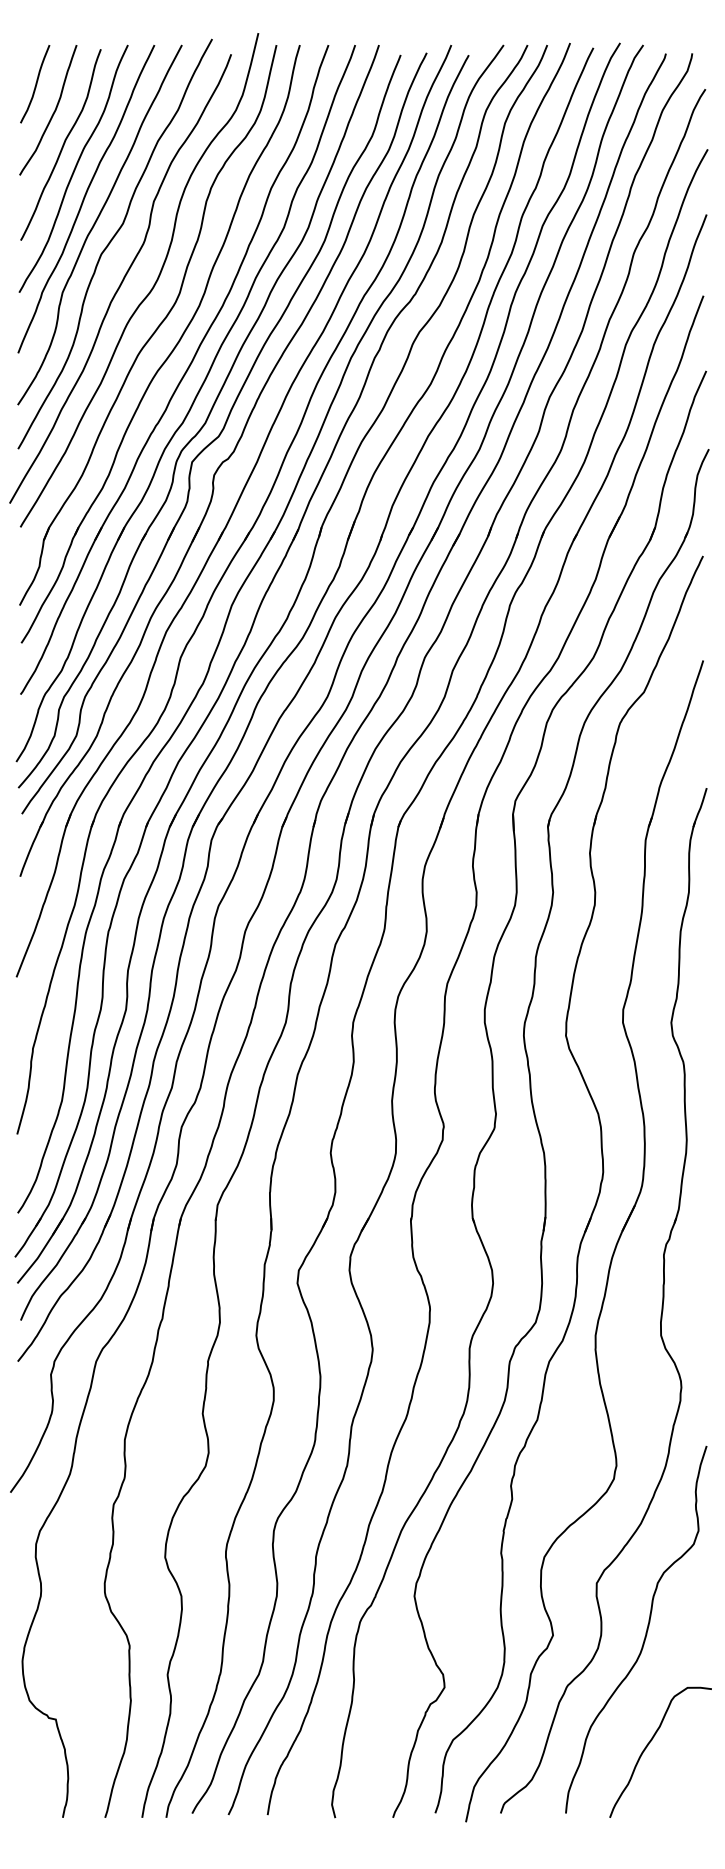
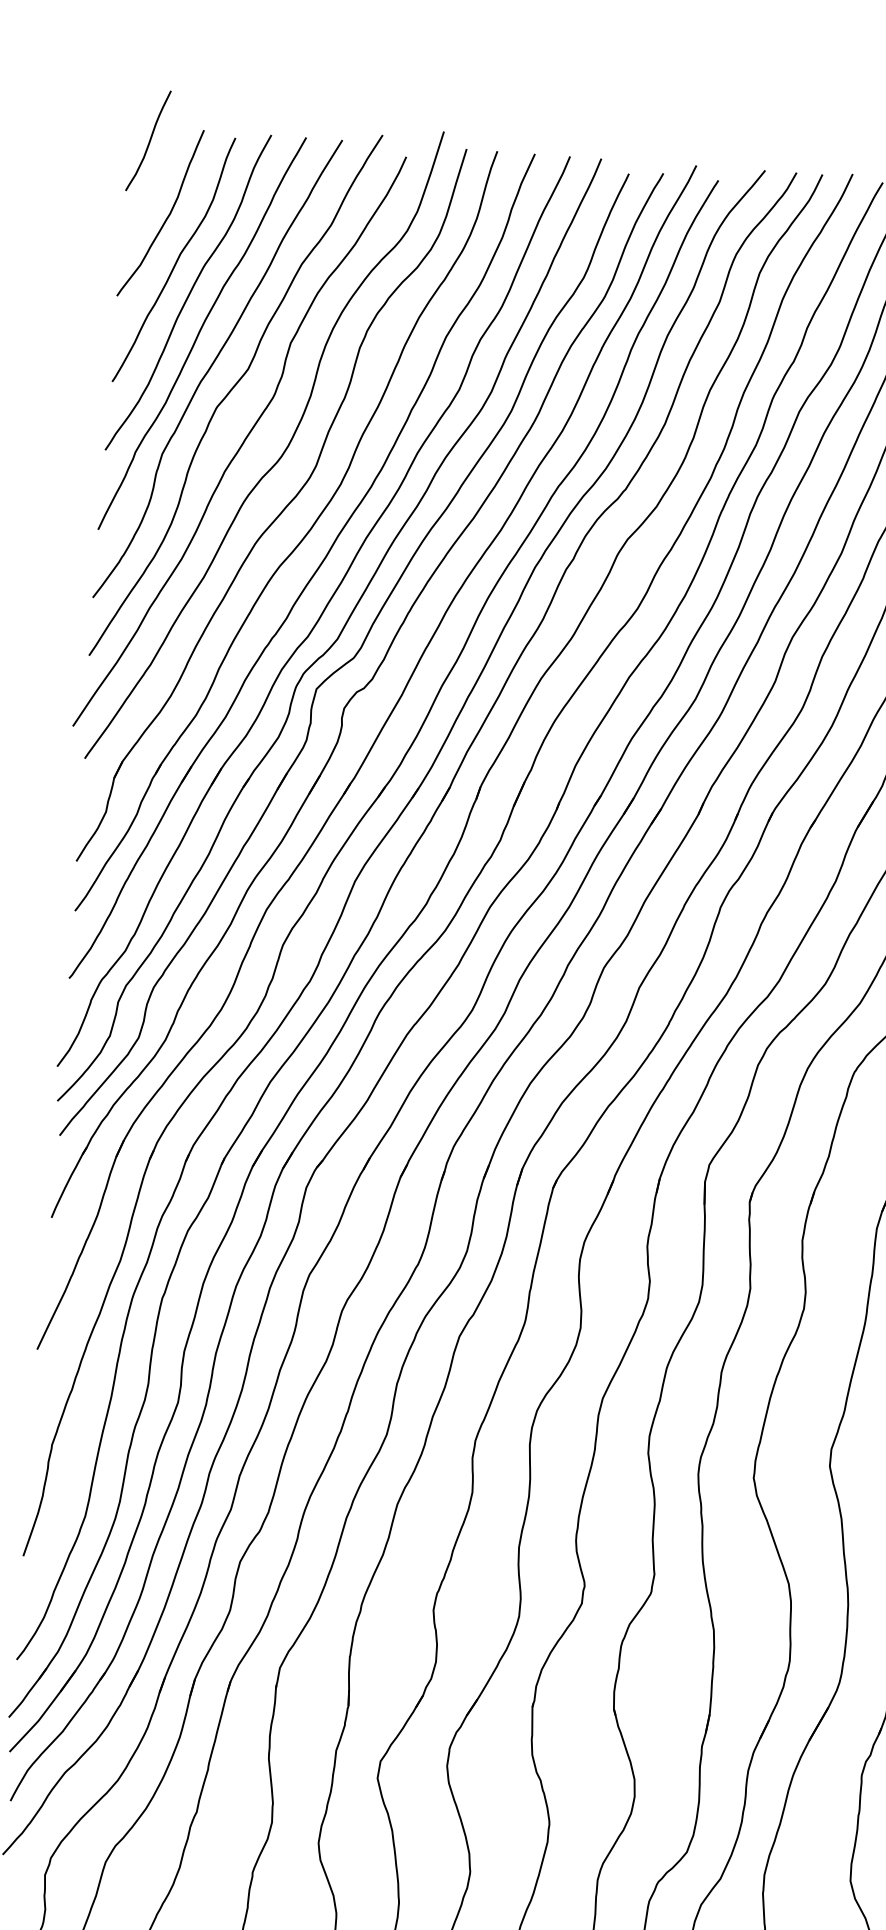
curve: (35, 84) -> (148, 141), moved

